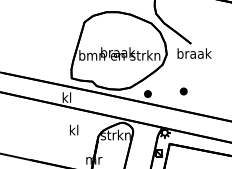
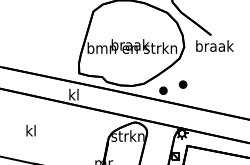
part: (183, 91) -> (182, 84), moved
text: (74, 129) -> (31, 129), moved

